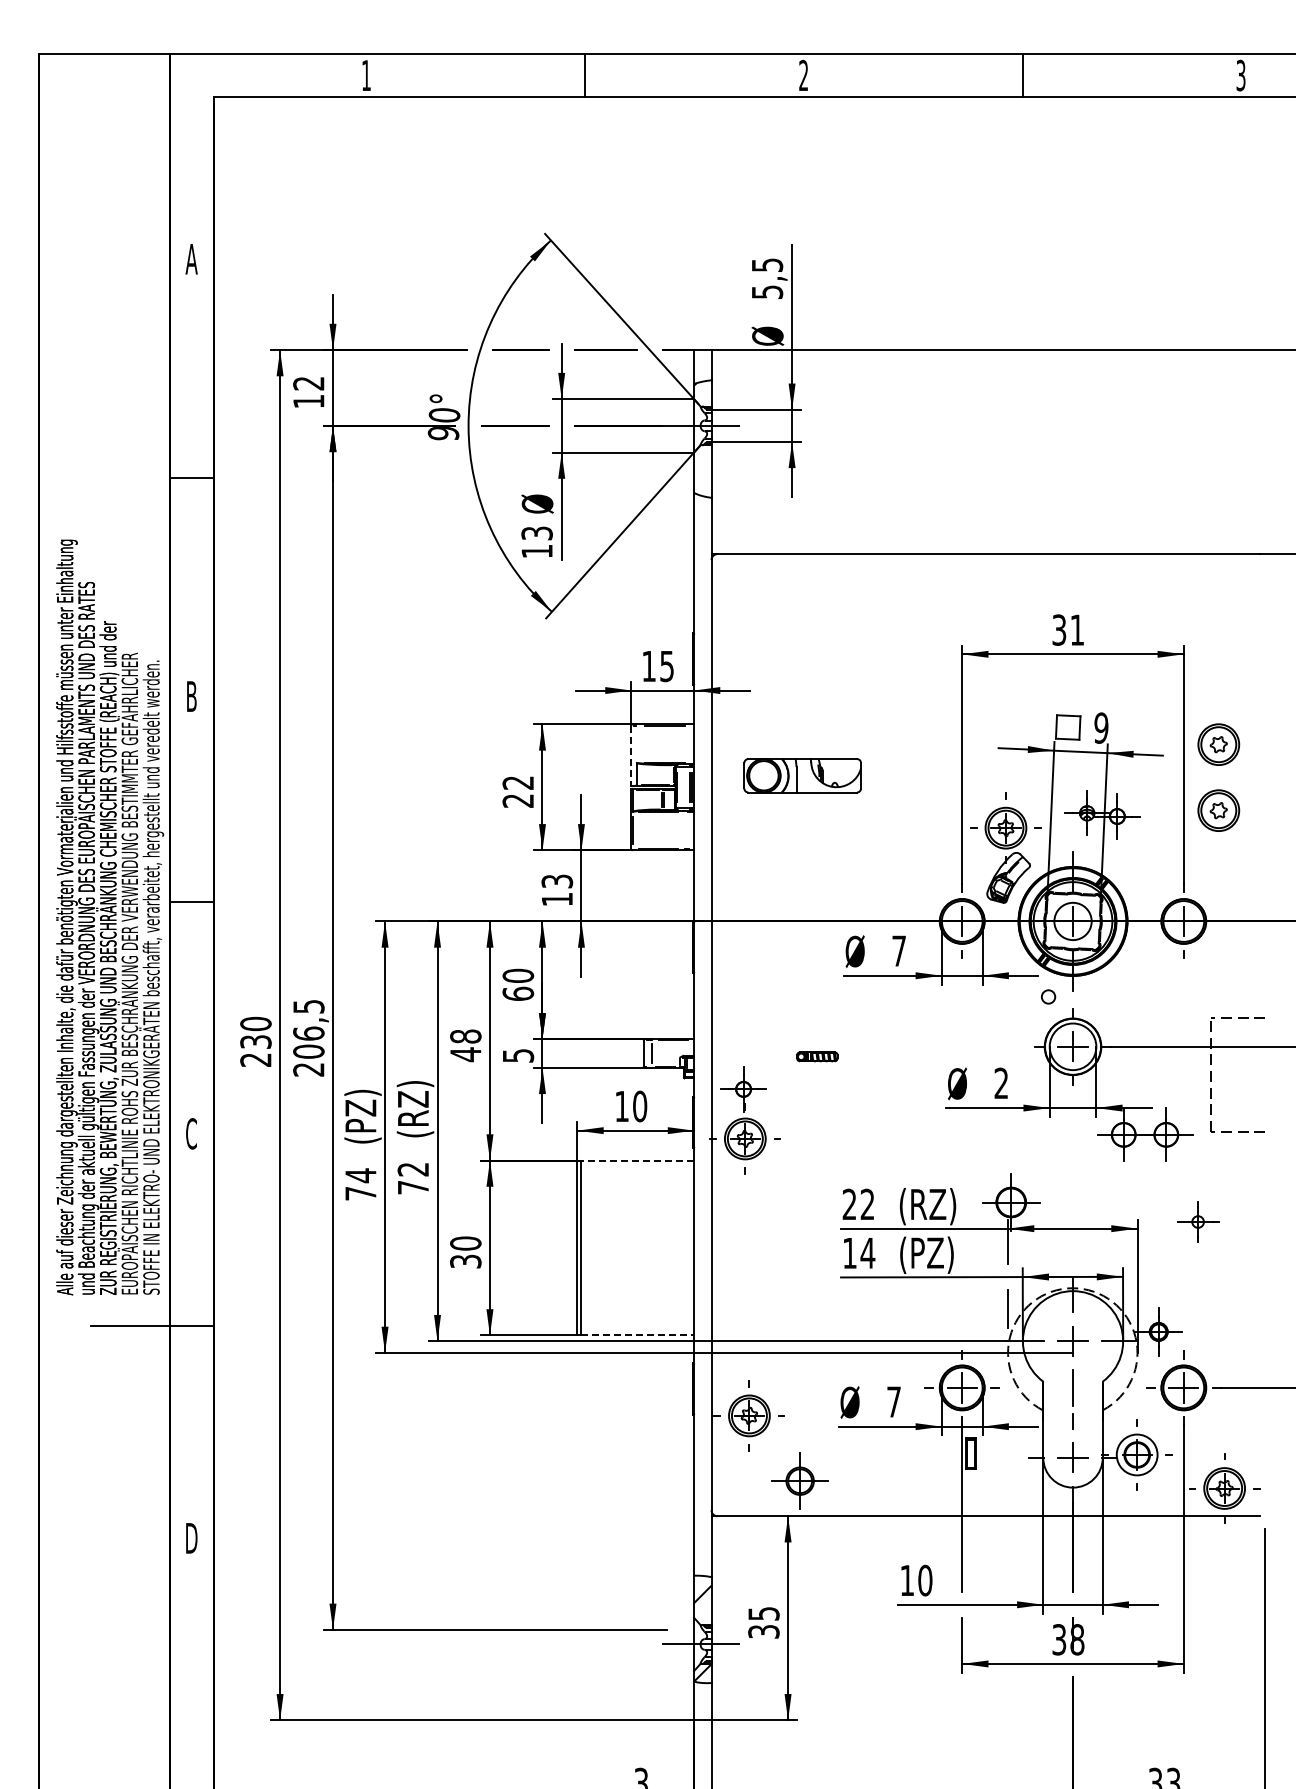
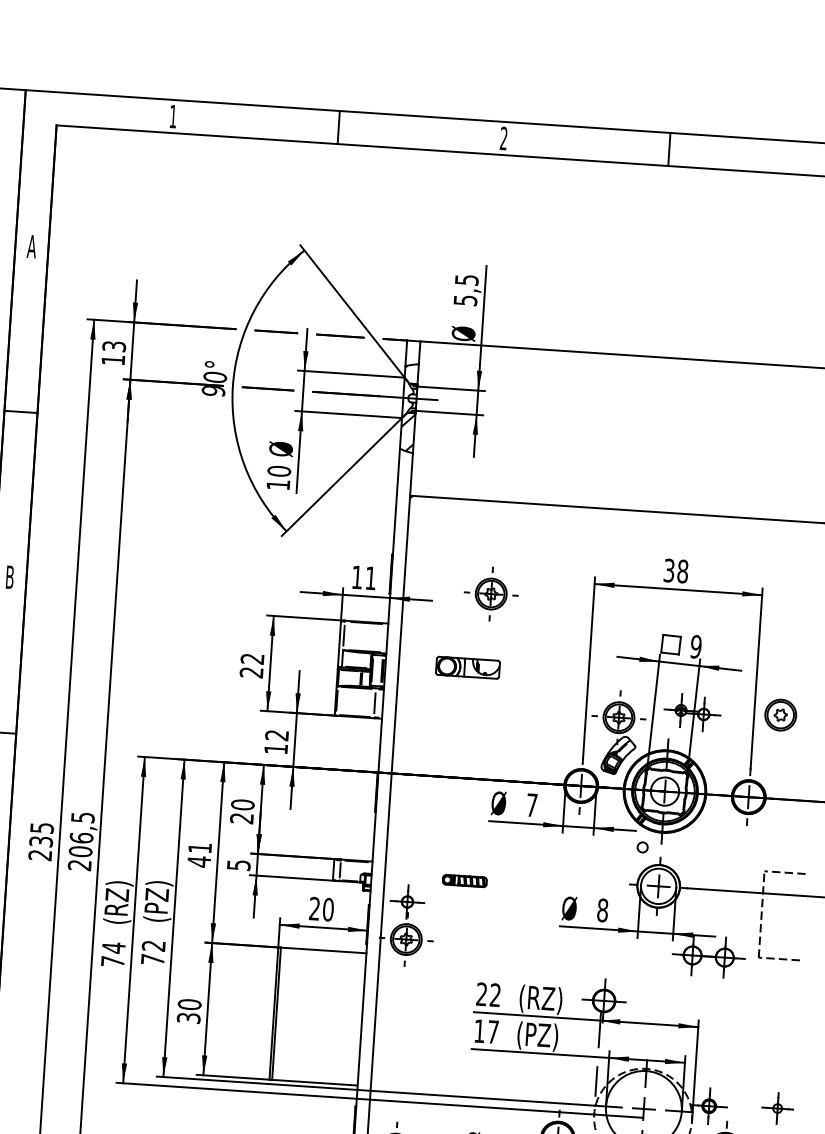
text: (308, 383) -> (113, 346), 12 -> 13
hatch: (702, 470) -> (407, 432), added
text: (536, 533) -> (278, 471), 13 -> 10
text: (1077, 629) -> (683, 571), 31 -> 38
text: (666, 666) -> (370, 578), 15 -> 11
part: (826, 676) -> (490, 594), added
line: (636, 744) -> (343, 635), added
part: (1218, 744) -> (783, 665), removed
line: (631, 756) -> (339, 644), dashed -> solid
part: (802, 775) -> (467, 667), size x0.71
line: (683, 830) -> (375, 703), added
text: (557, 881) -> (277, 735), 13 -> 12
text: (518, 993) -> (242, 818), 60 -> 20
text: (255, 1023) -> (41, 827), 230 -> 235
text: (465, 1036) -> (199, 848), 48 -> 41
part: (817, 1056) -> (465, 880), size x1.43
text: (1001, 1083) -> (602, 910), 2 -> 8
text: (415, 1102) -> (158, 895), (RZ) -> (PZ)
text: (621, 1105) -> (314, 908), 10 -> 20
text: (362, 1108) -> (118, 897), (PZ) -> (RZ)
line: (637, 1160) -> (323, 950), dashed -> solid
part: (1198, 1221) -> (777, 1108), moved
text: (867, 1253) -> (492, 1032), 14 -> 17
line: (637, 1335) -> (314, 1082), dashed -> solid

